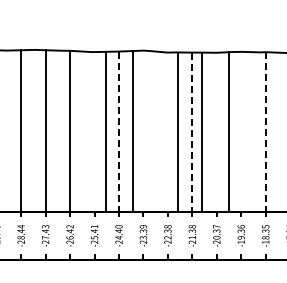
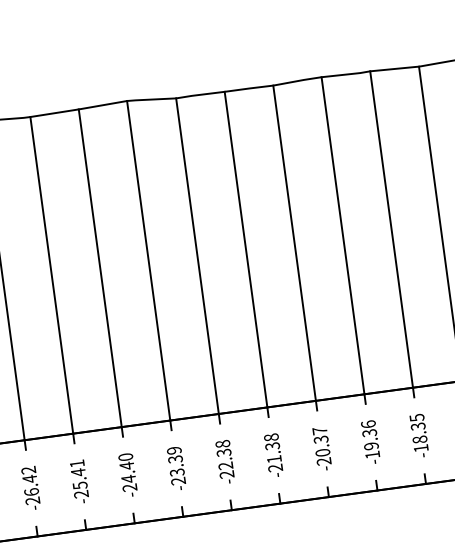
line: (133, 130) -> (148, 259), moved
line: (105, 131) -> (51, 274), moved
line: (177, 131) -> (196, 255), moved
line: (201, 131) -> (293, 241), moved
line: (229, 131) -> (343, 235), moved
line: (265, 131) -> (390, 228), dashed -> solid
line: (118, 132) -> (99, 270), dashed -> solid
line: (192, 132) -> (246, 250), dashed -> solid

